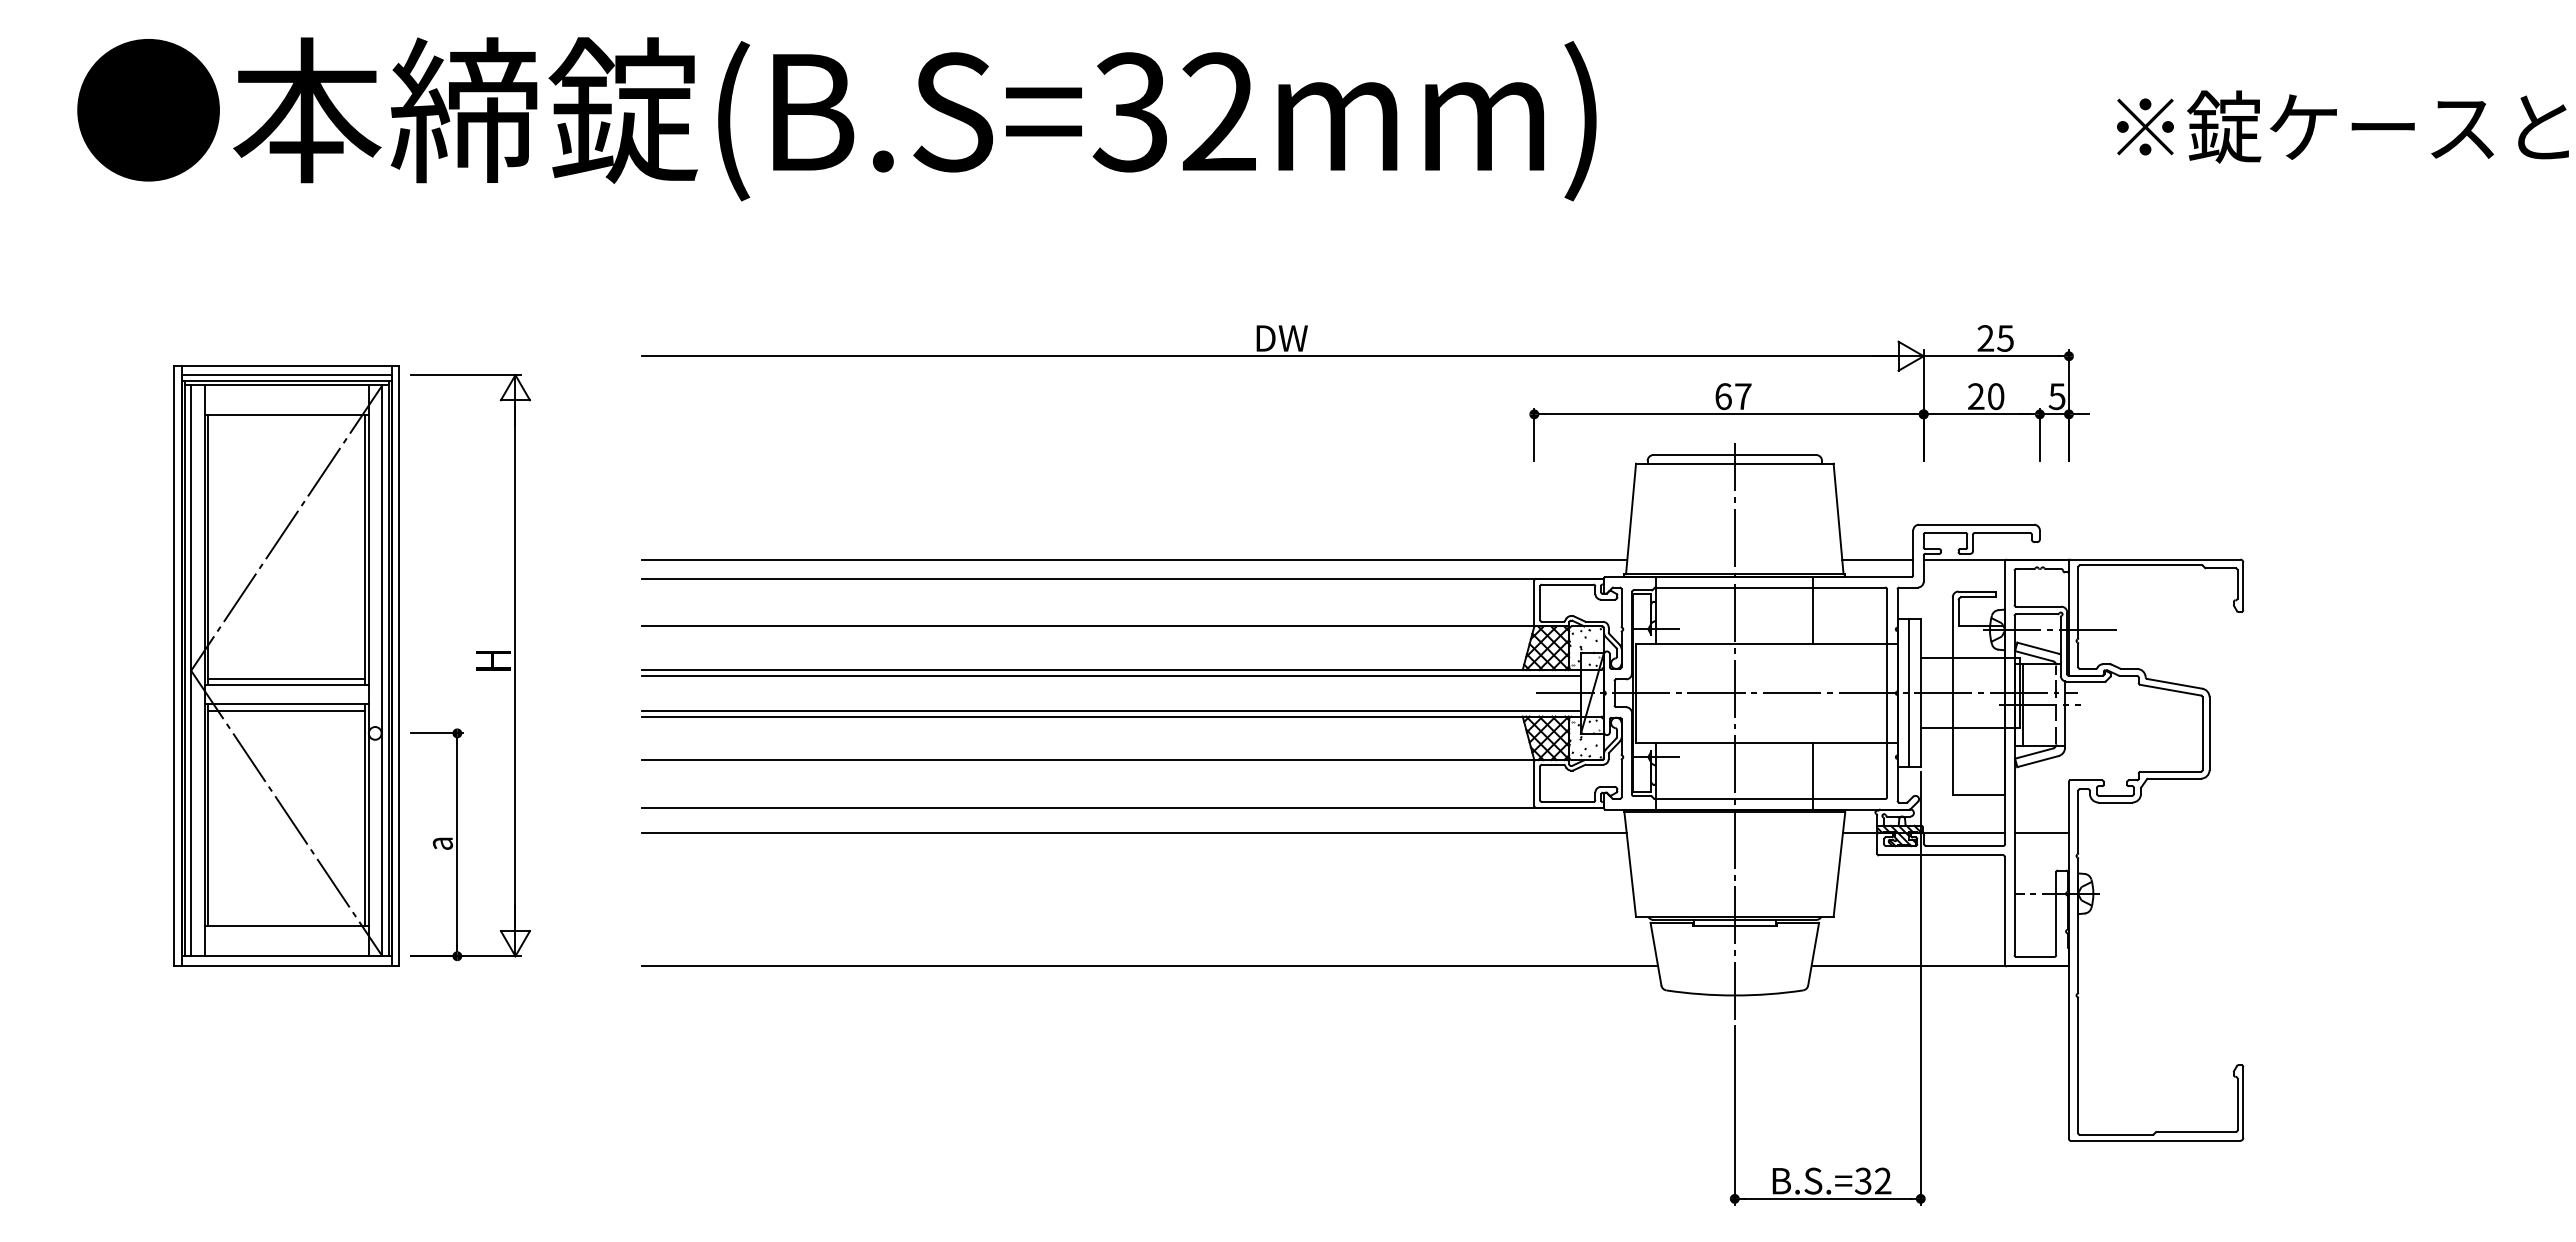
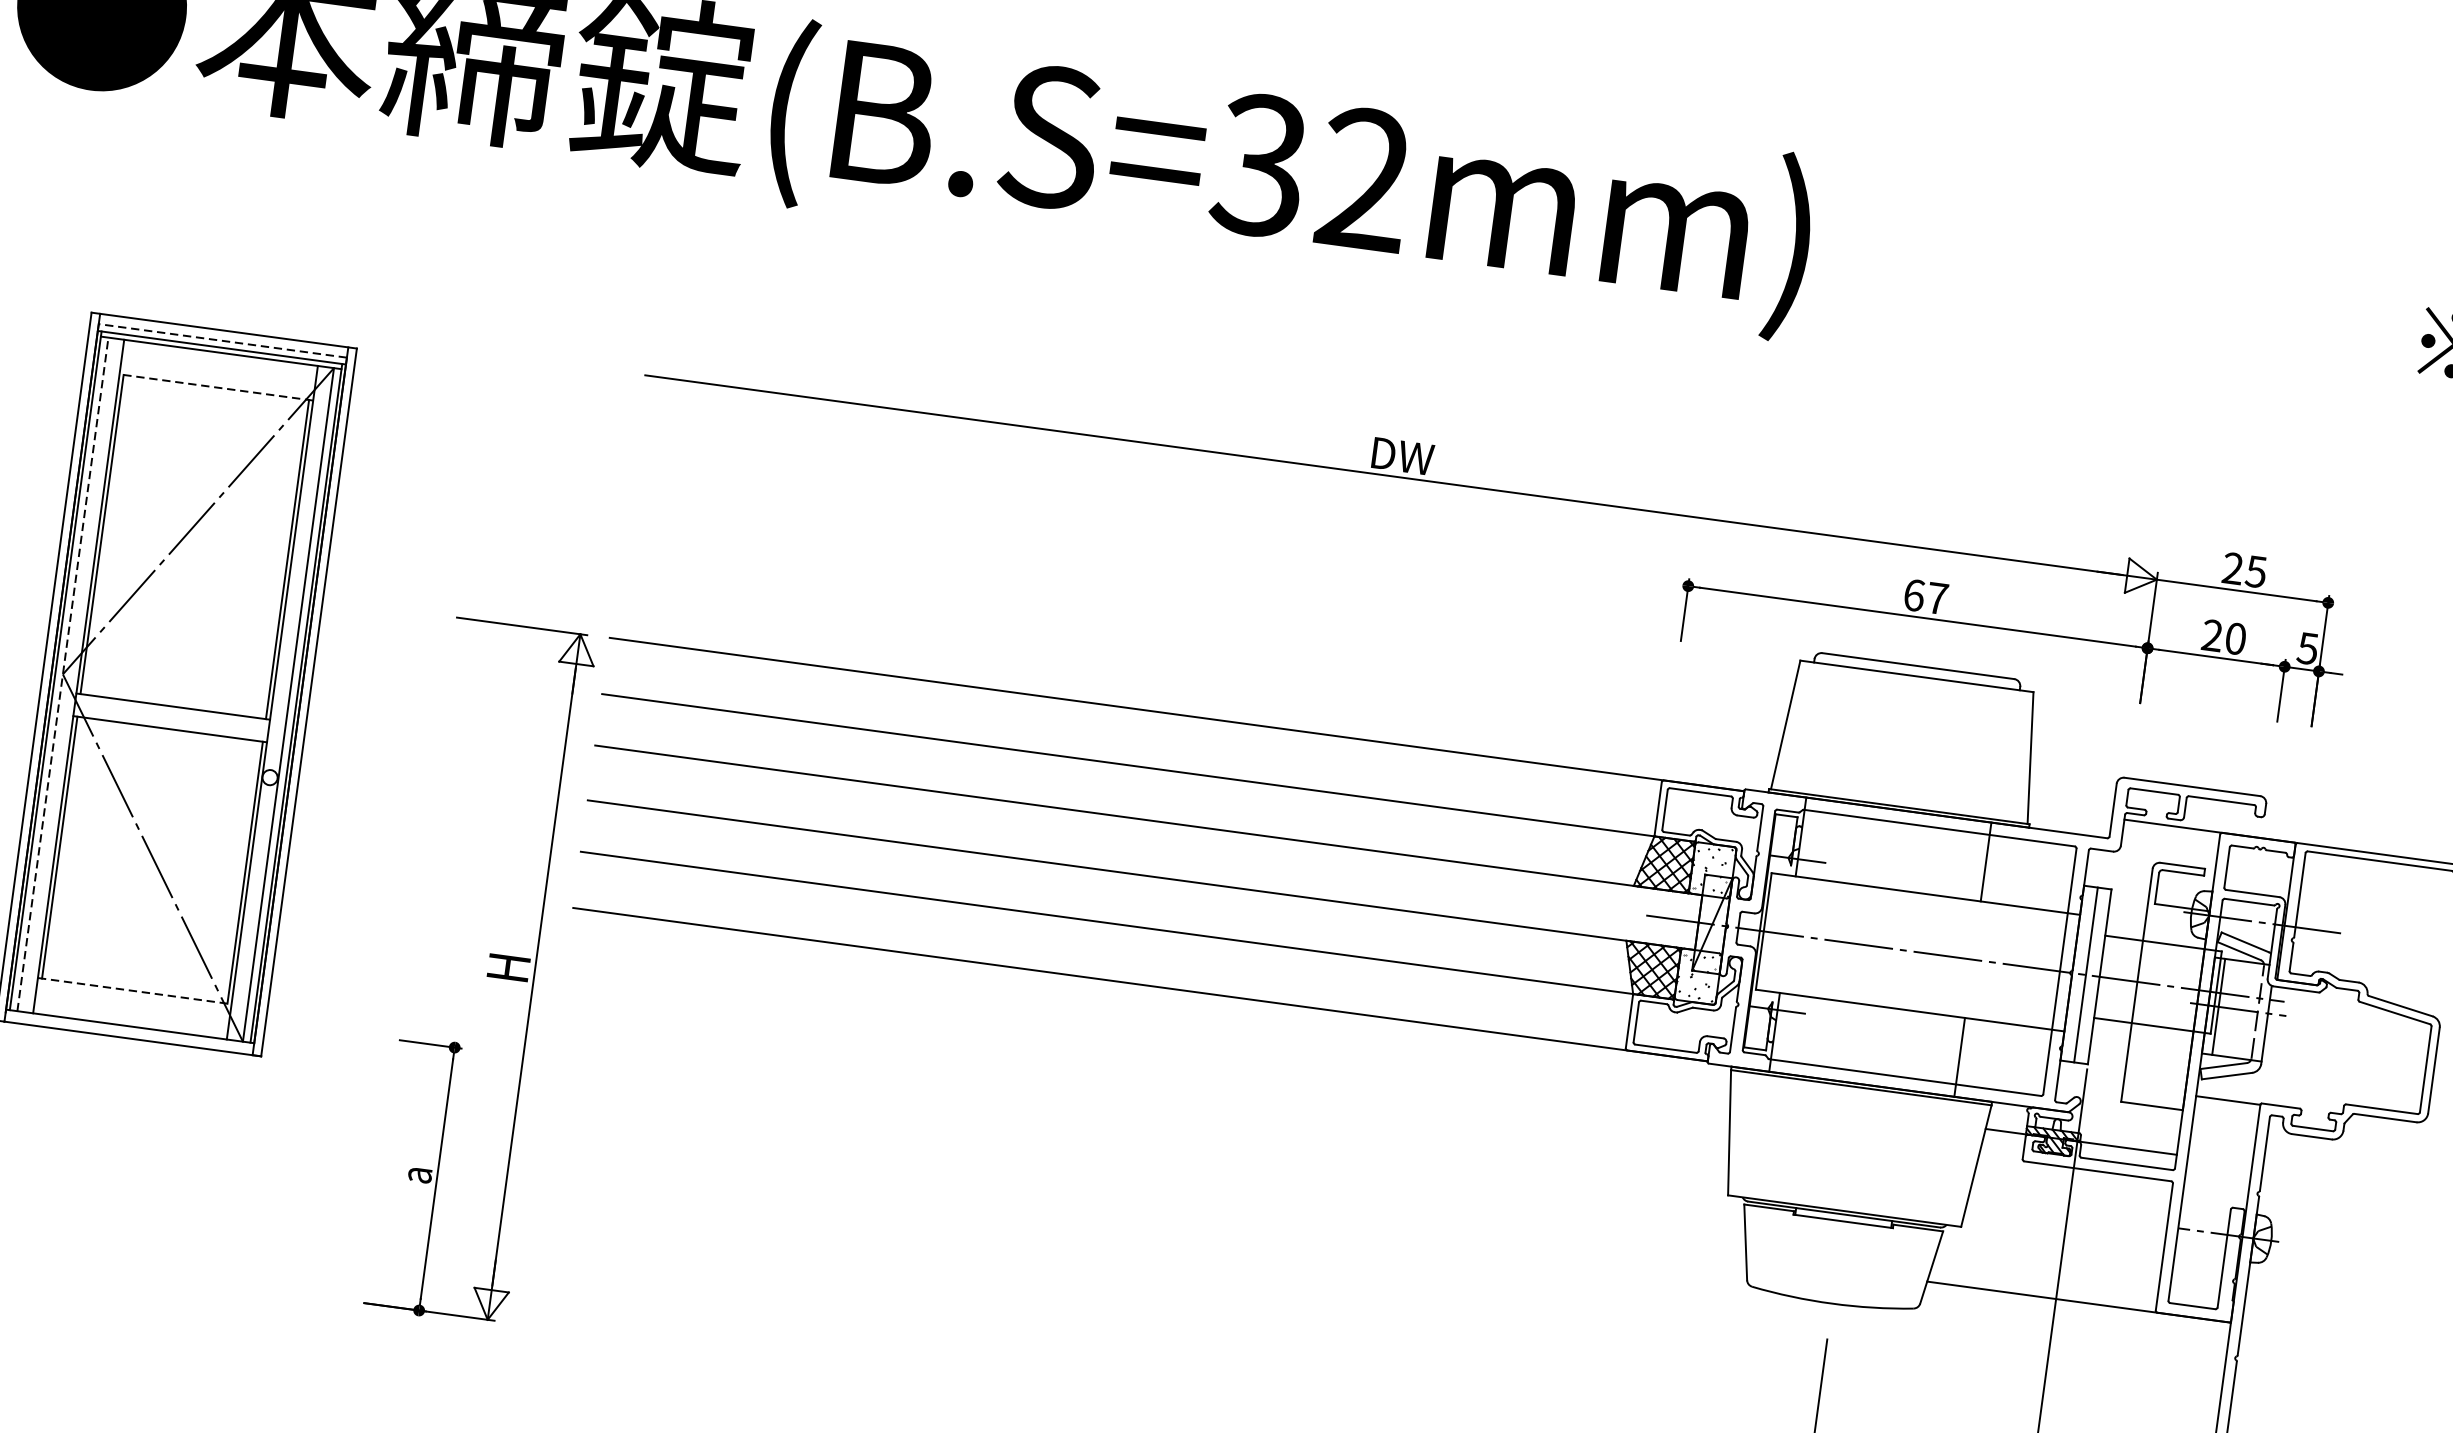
line: (286, 375) -> (222, 341), solid -> dashed
line: (286, 414) -> (216, 387), solid -> dashed
line: (1134, 559) -> (1193, 693), removed
line: (1877, 559) -> (2069, 812), removed
part: (470, 667) -> (480, 972), moved
line: (191, 670) -> (63, 674), solid -> dashed
line: (1111, 675) -> (1147, 826), removed
line: (286, 678) -> (174, 698), removed
line: (286, 710) -> (169, 736), removed
line: (1111, 710) -> (1142, 868), removed
line: (1734, 731) -> (1873, 992), removed
line: (1134, 832) -> (1149, 1015), removed
line: (2041, 832) -> (2228, 1100), moved
line: (287, 926) -> (135, 991), solid -> dashed
line: (1150, 966) -> (1147, 1176), removed

